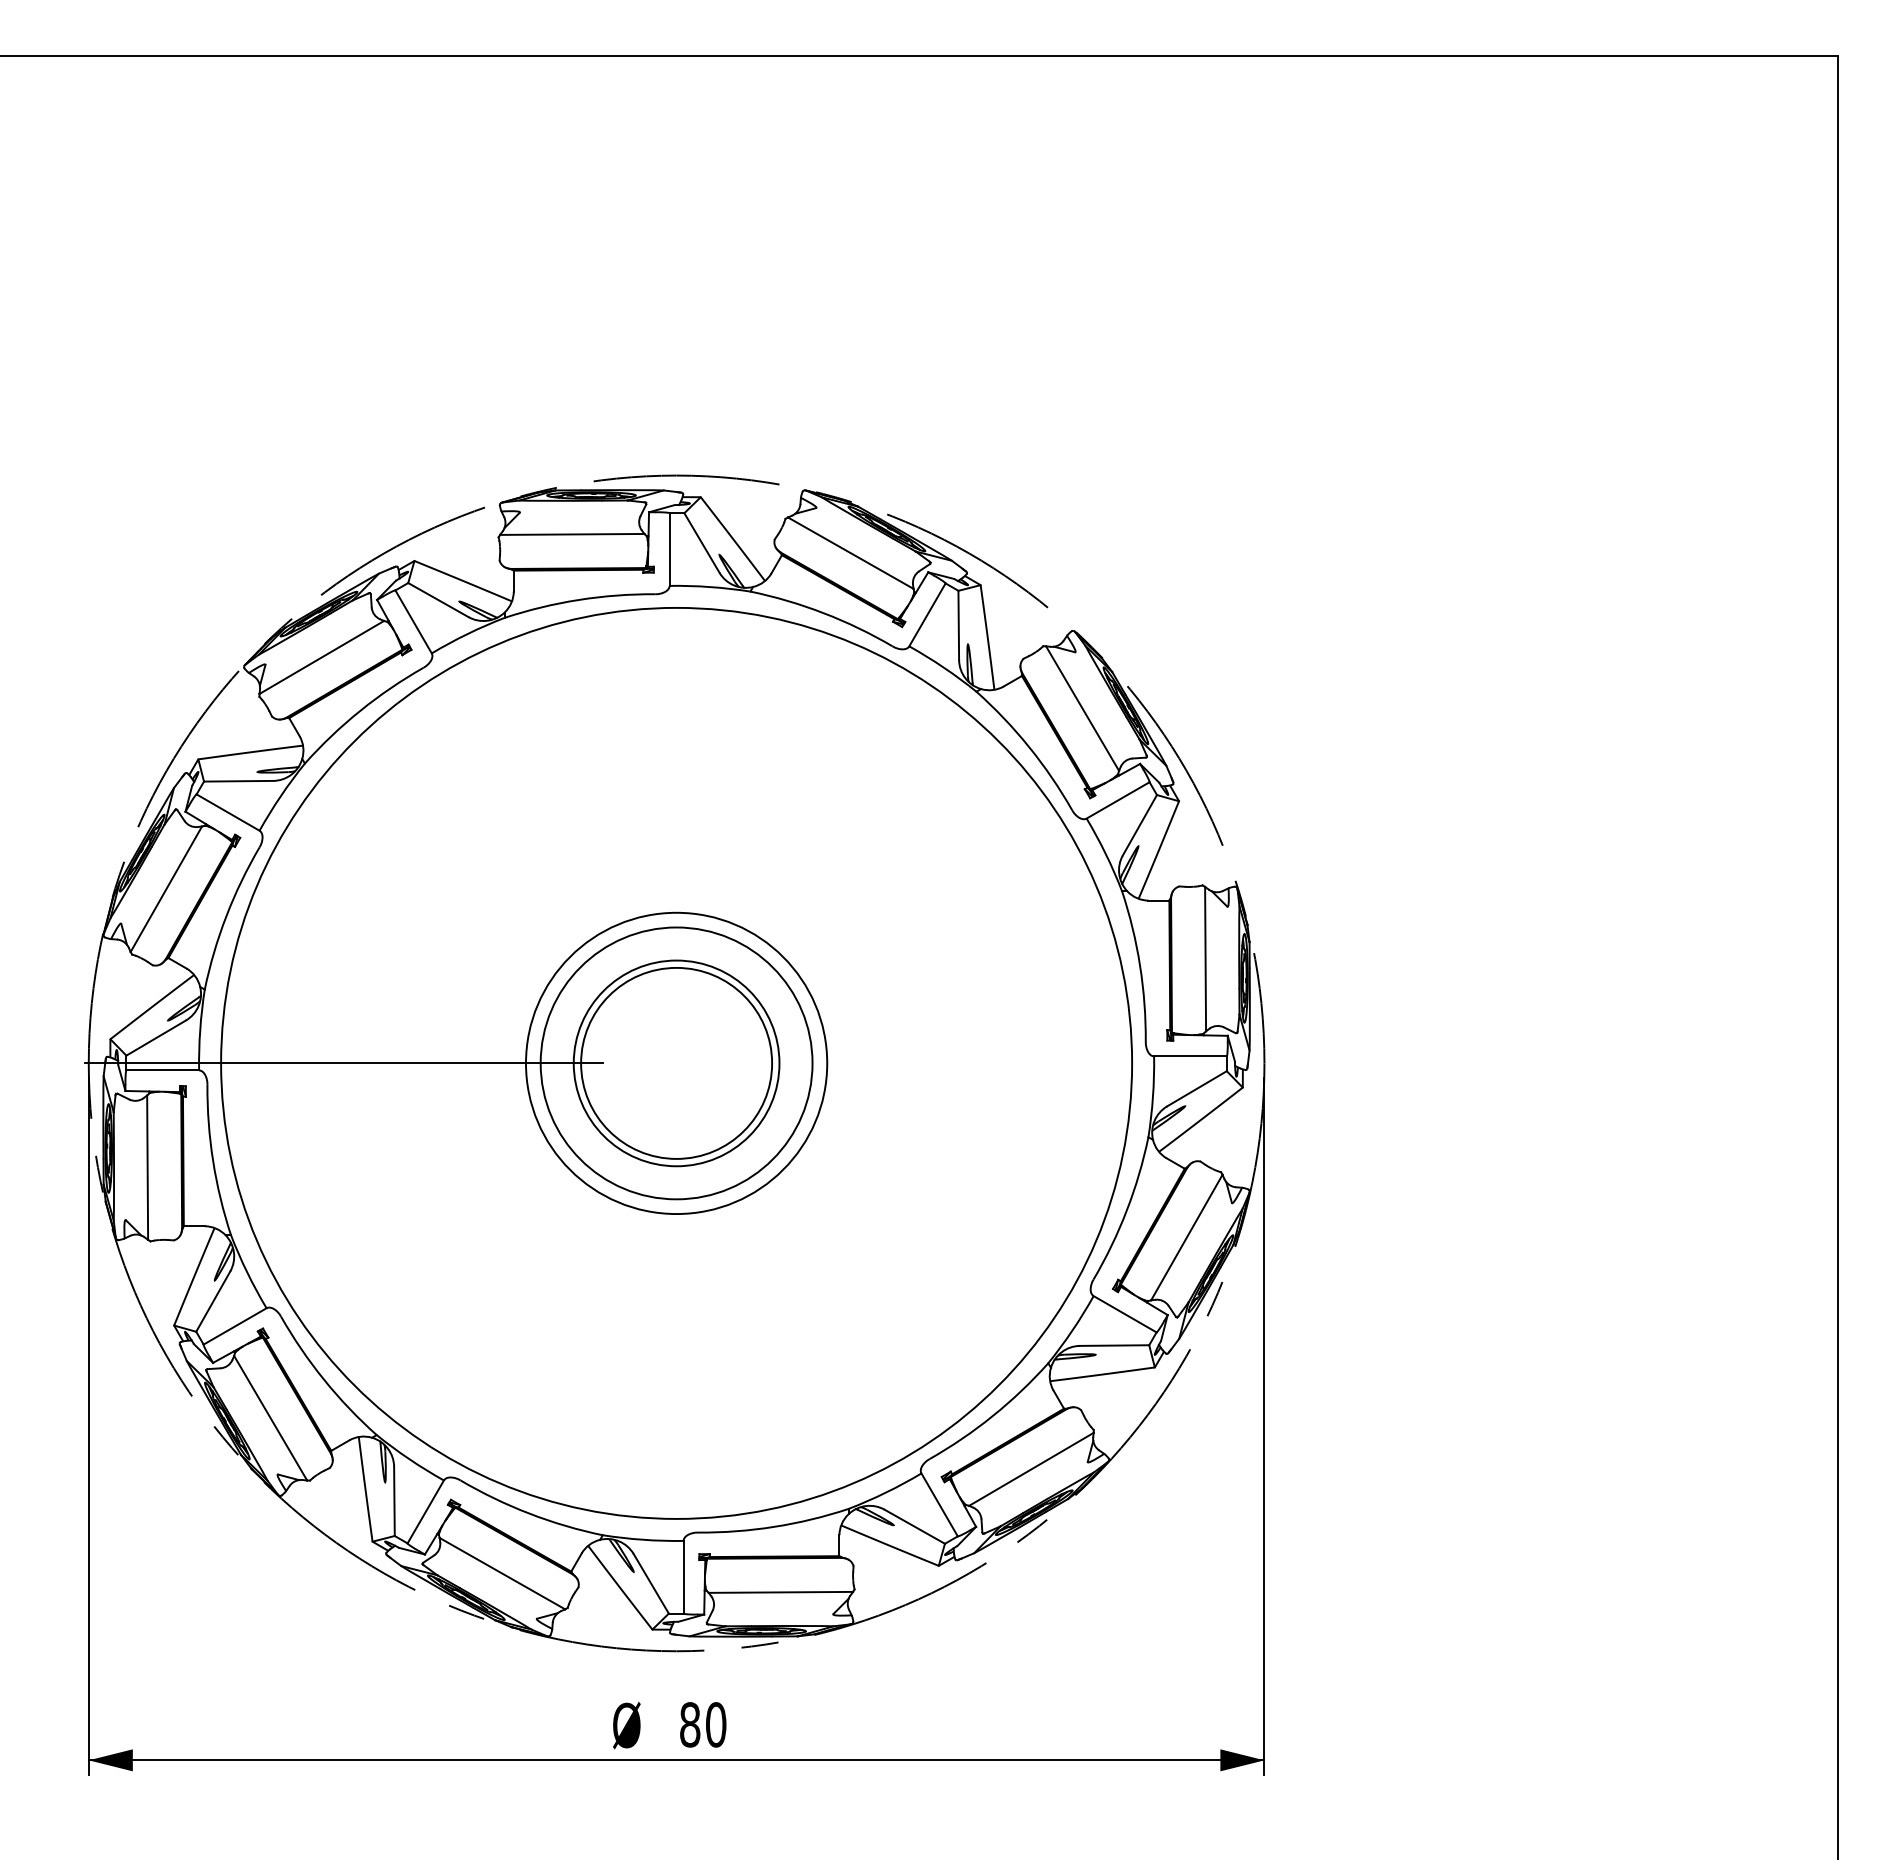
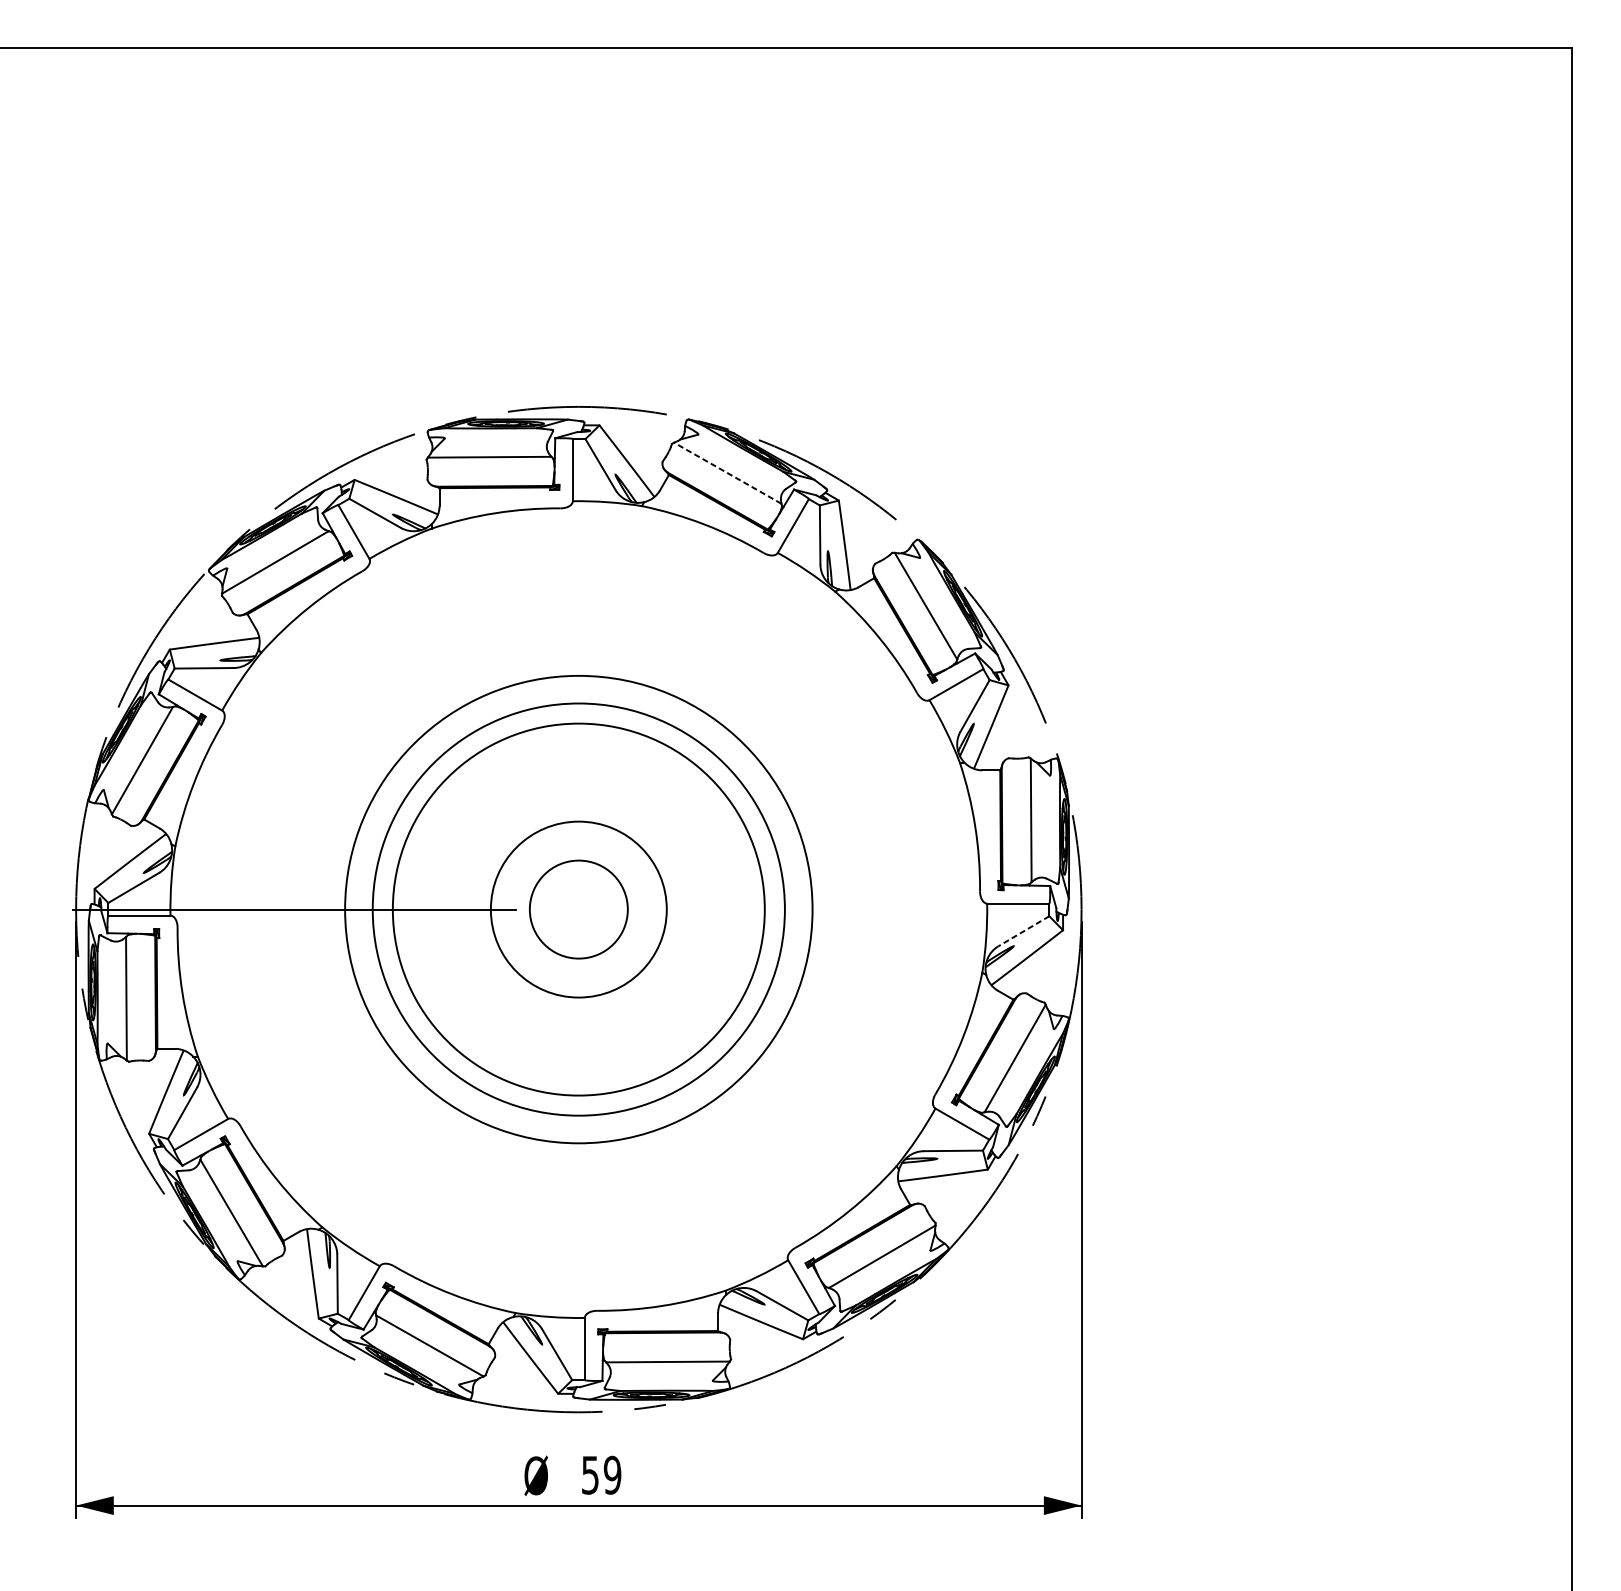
line: (850, 552) -> (727, 472), solid -> dashed
circle: (676, 1062) -> (578, 908), size x0.6
circle: (676, 1062) -> (578, 908), size x0.6
circle: (676, 1063) -> (578, 909), size x1.6
circle: (676, 1063) -> (578, 909), size x1.6
line: (1197, 1088) -> (1024, 931), solid -> dashed
text: (703, 1724) -> (601, 1474), 80 -> 59

